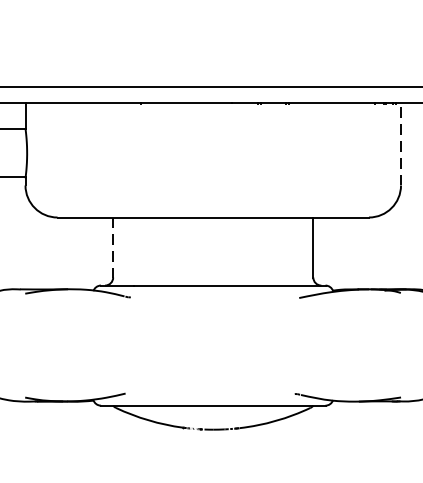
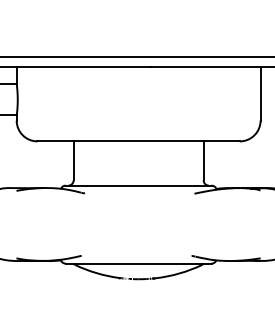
line: (400, 143) -> (260, 93), dashed -> solid
line: (112, 246) -> (73, 160), dashed -> solid

